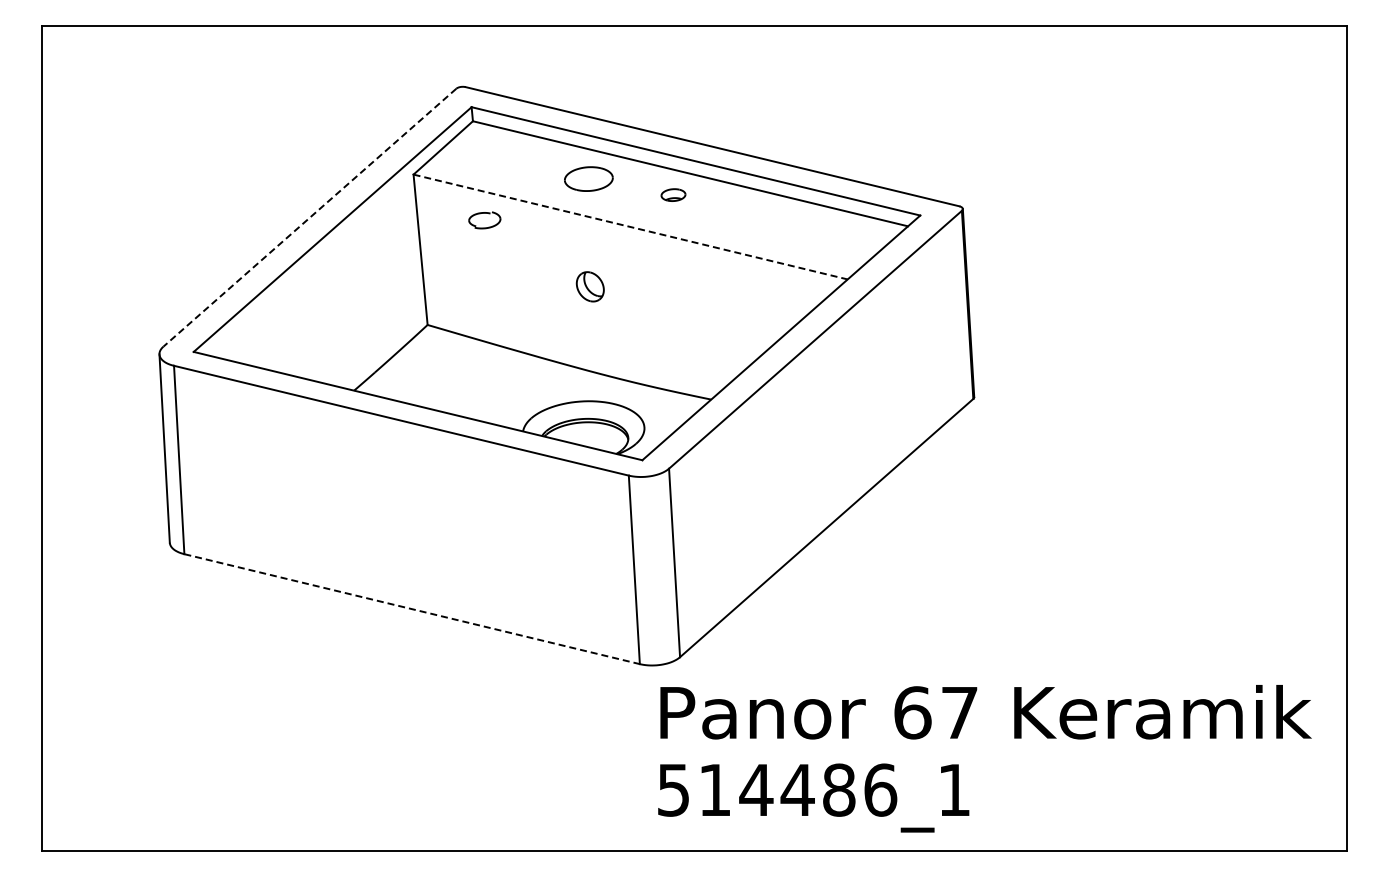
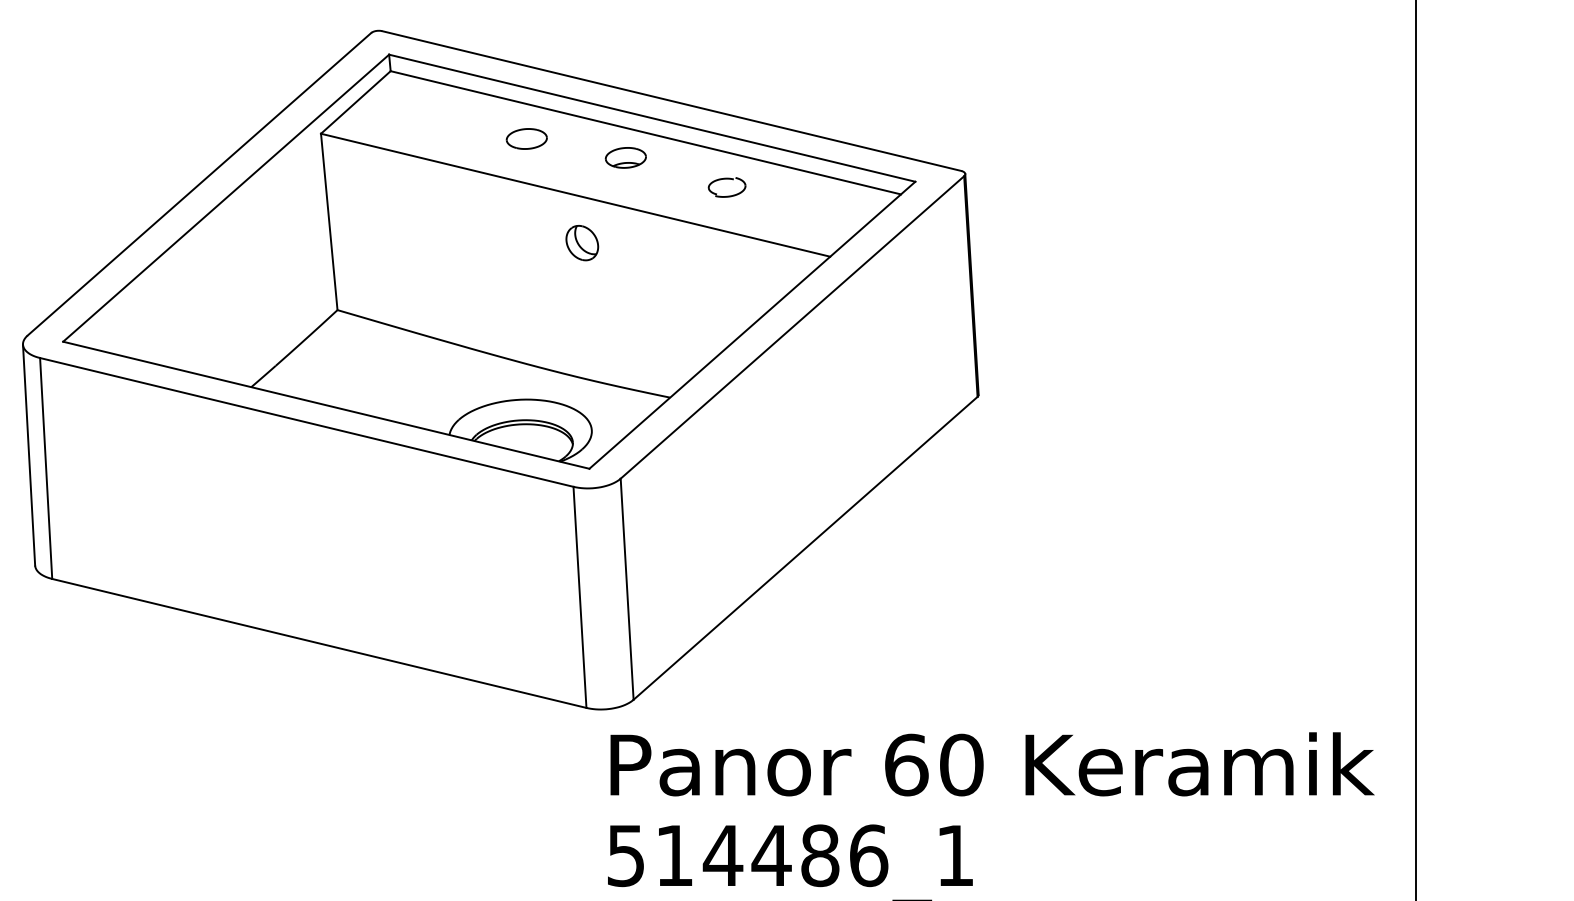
part: (589, 178) -> (527, 138), size x0.71
part: (673, 194) -> (625, 157), size x1.43
part: (484, 213) -> (726, 179), moved
line: (309, 218) -> (198, 185), dashed -> solid
line: (631, 227) -> (576, 195), dashed -> solid
part: (589, 286) -> (581, 242), moved
line: (412, 609) -> (319, 643), dashed -> solid
text: (959, 712) -> (961, 764), 67 -> 60

